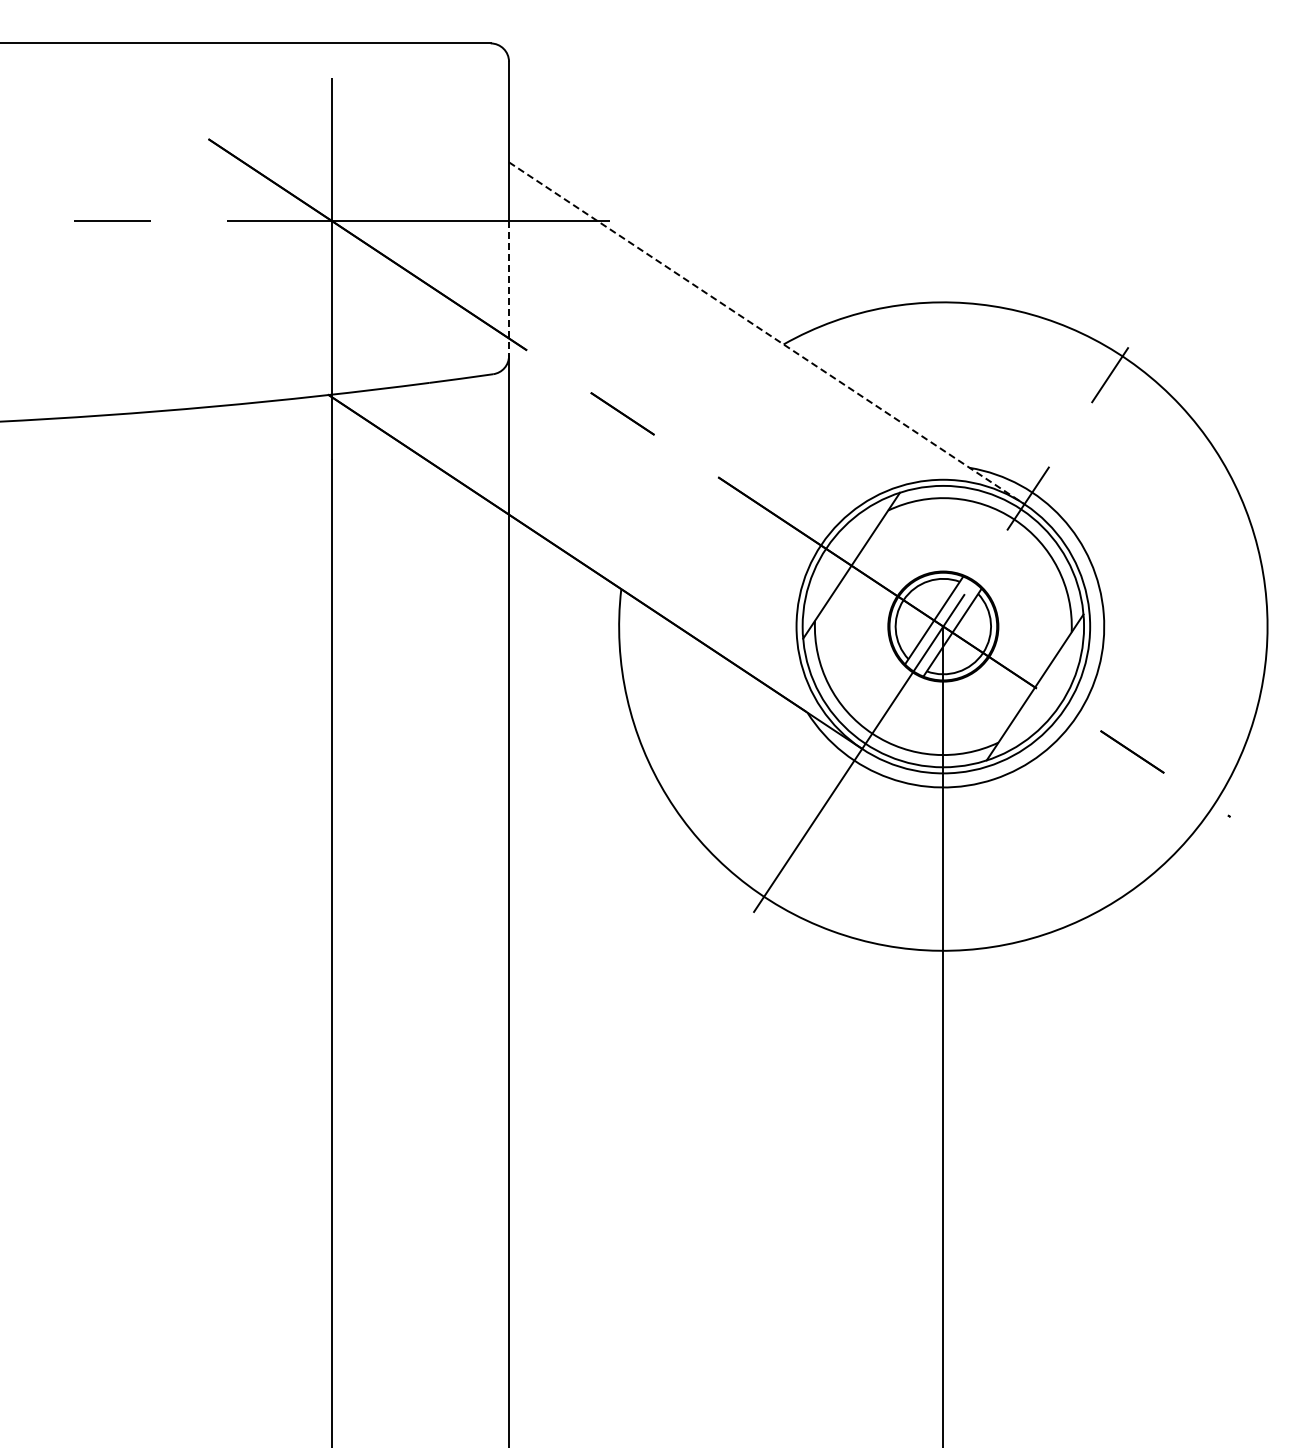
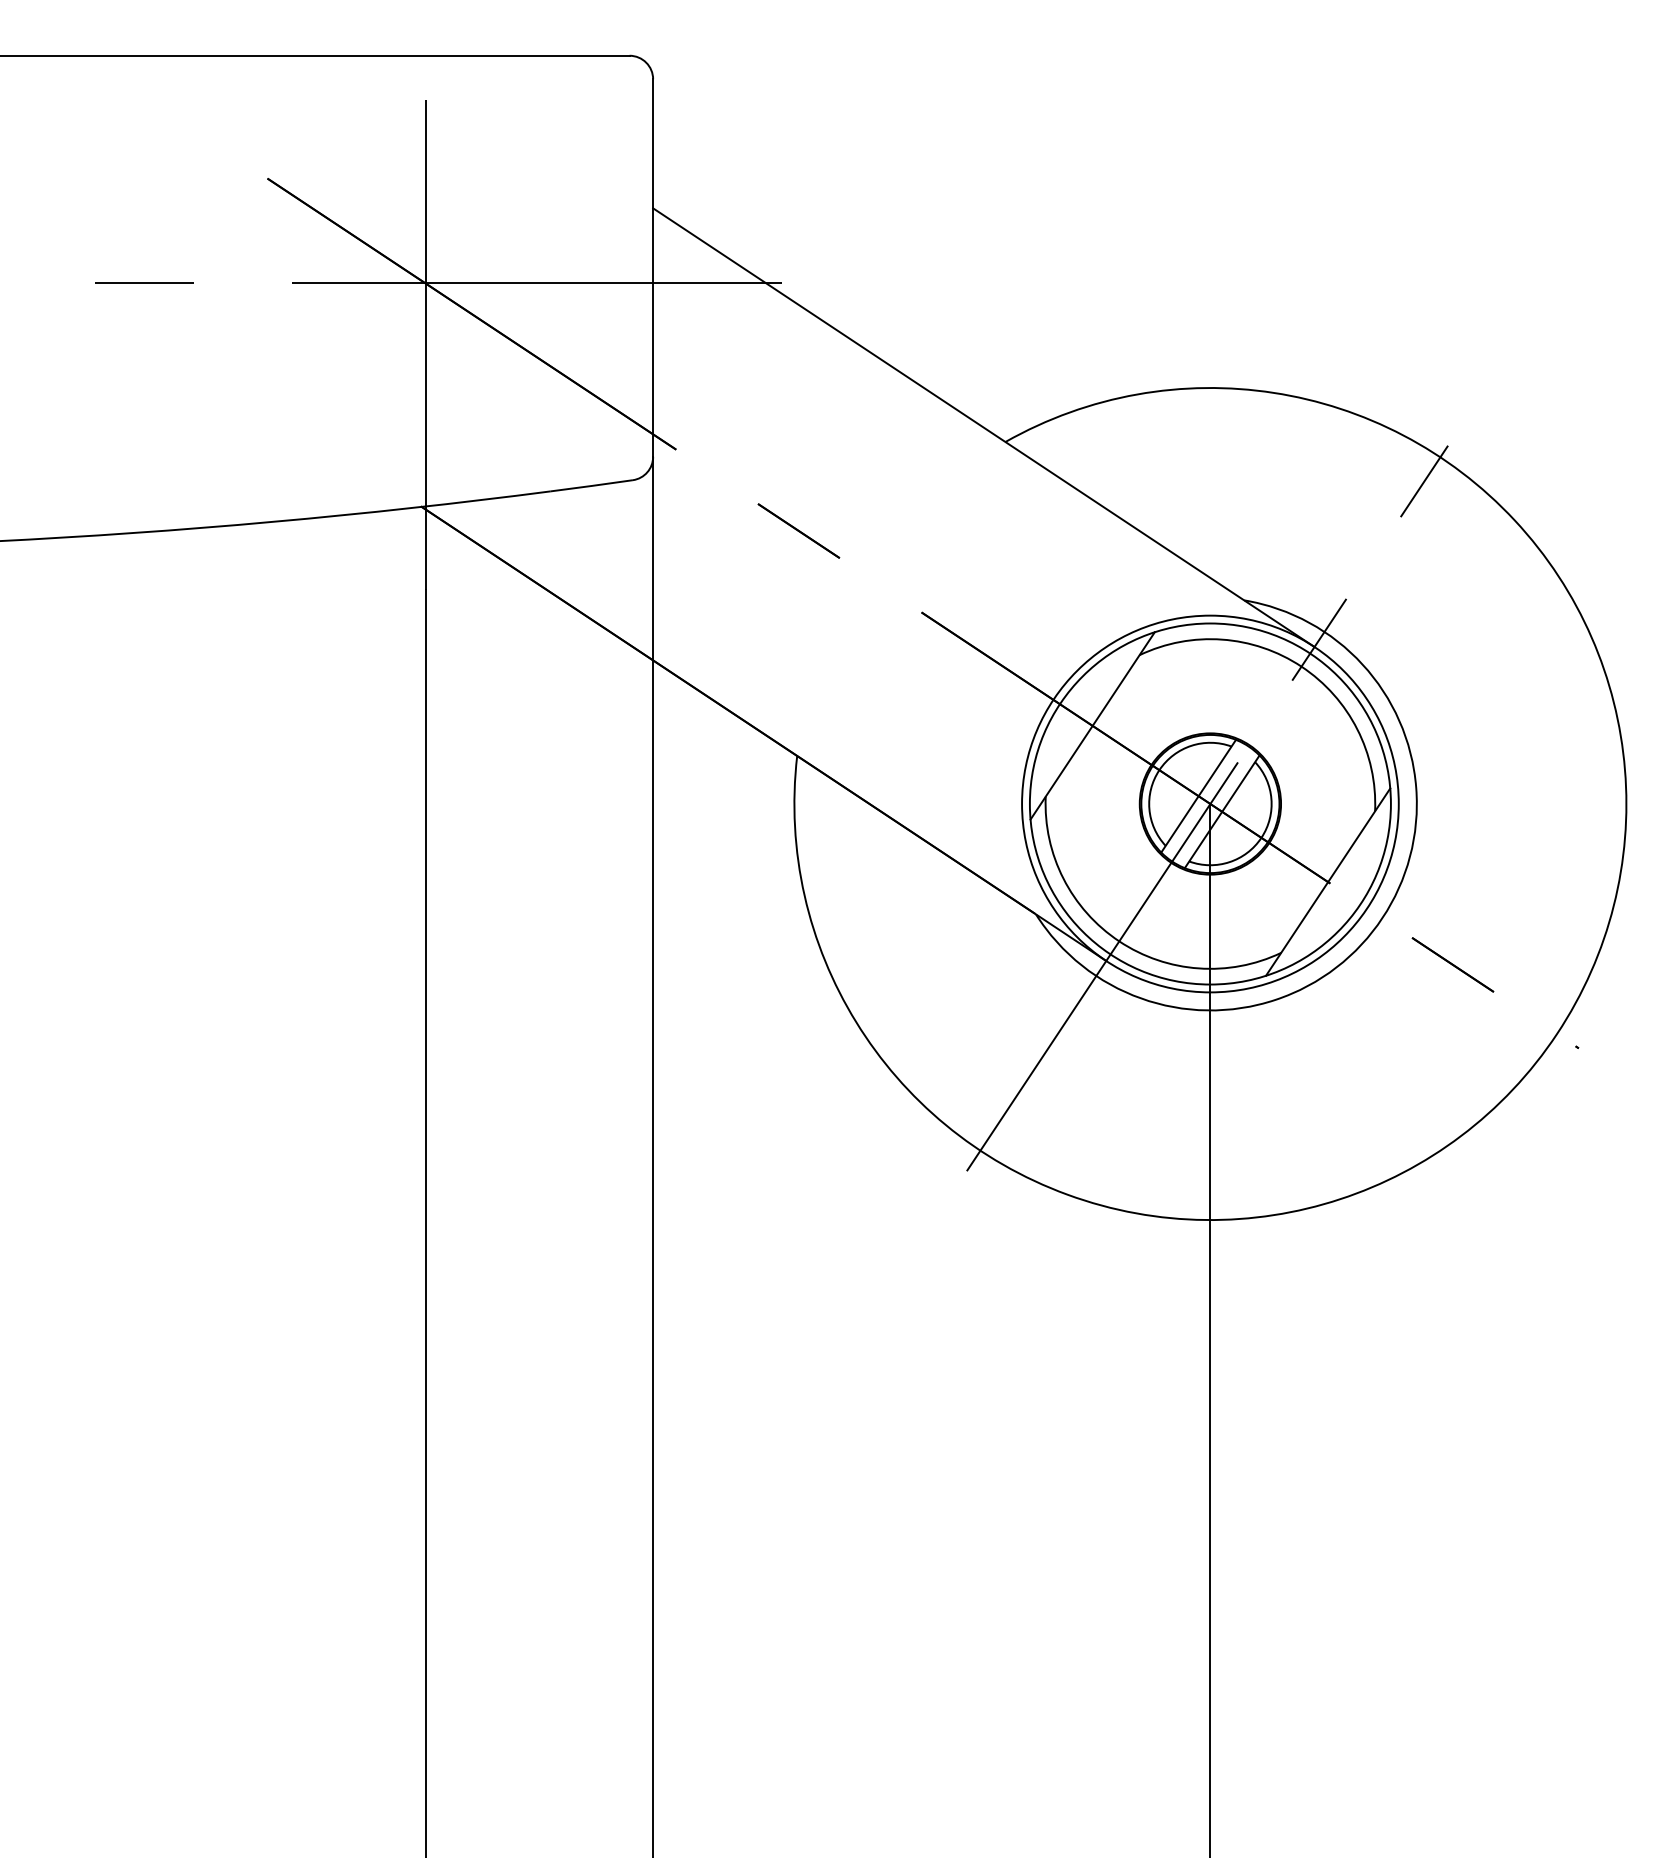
line: (509, 288) -> (653, 370), dashed -> solid
line: (767, 333) -> (984, 427), dashed -> solid

